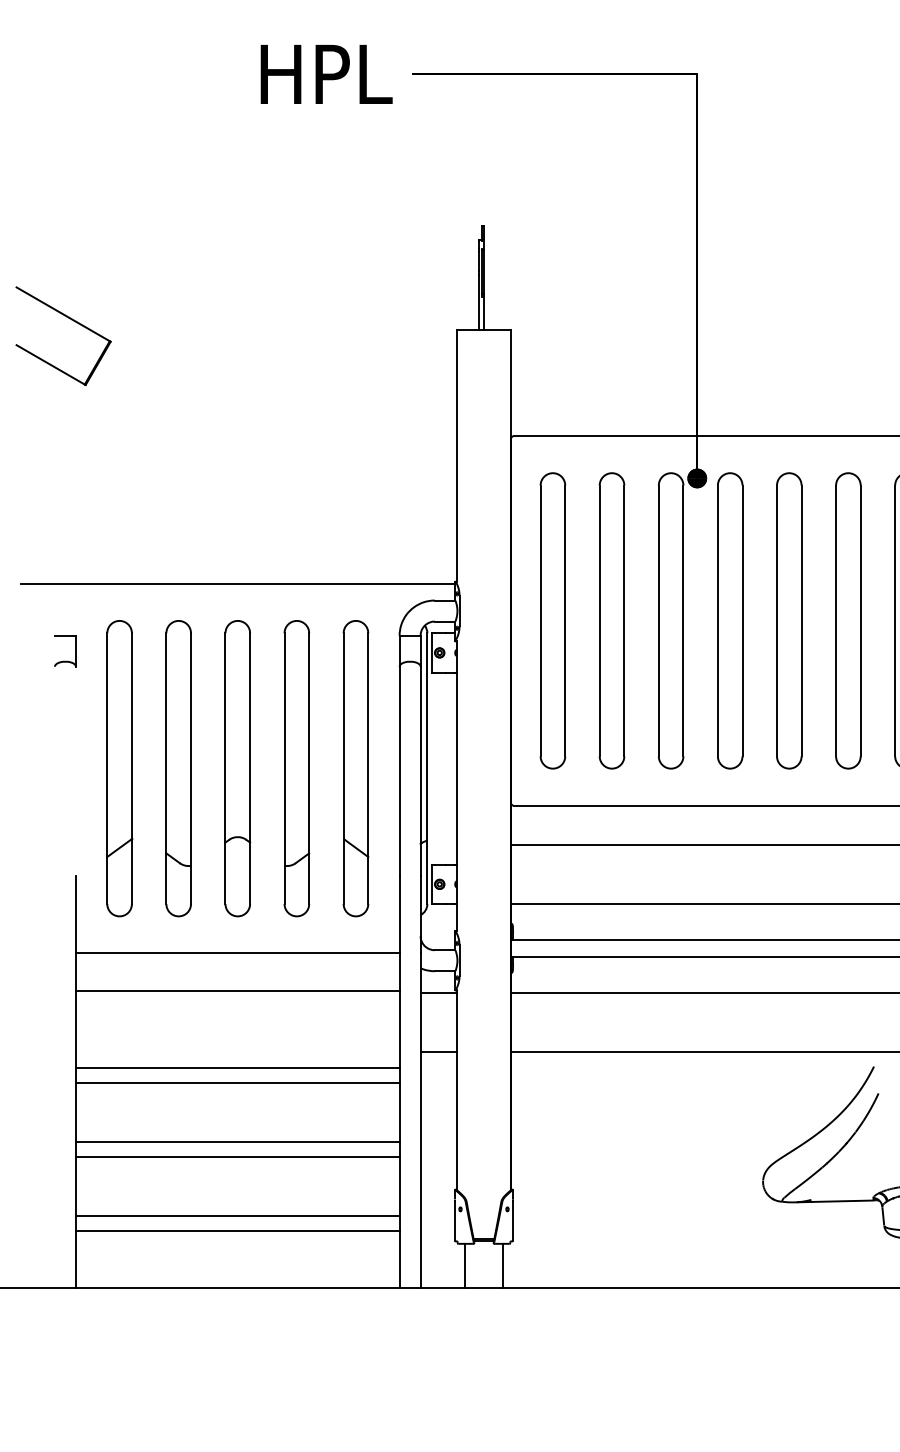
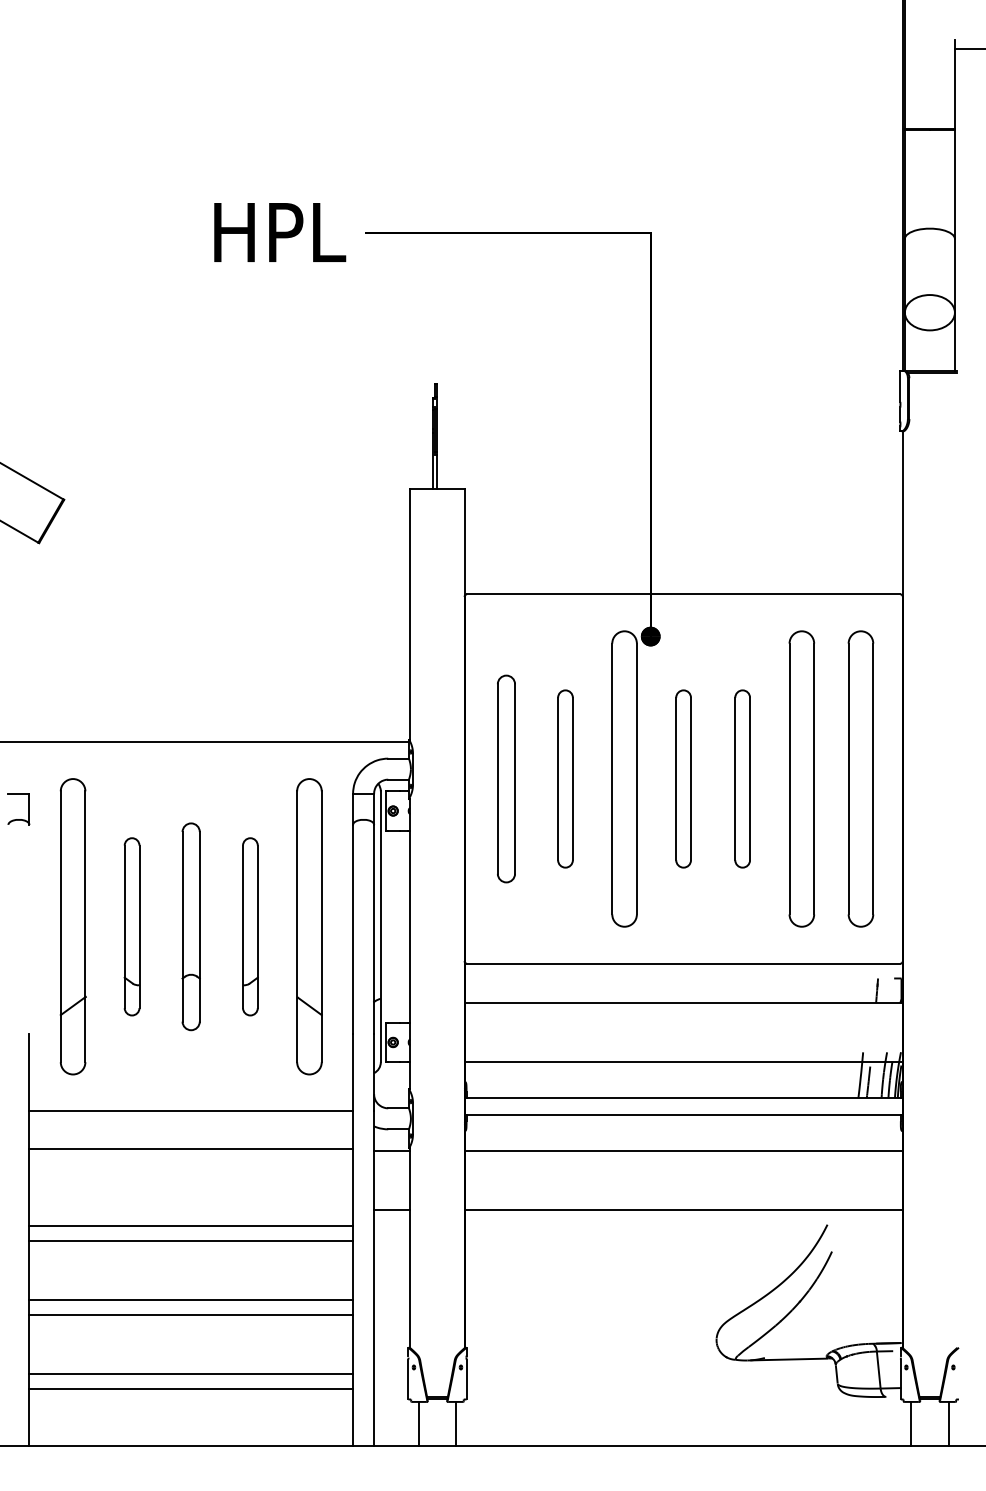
part: (553, 620) -> (506, 778), size x0.7
part: (612, 620) -> (565, 778), size x0.6
part: (730, 620) -> (683, 778), size x0.6
part: (789, 620) -> (742, 778), size x0.6
part: (178, 768) -> (131, 926), size x0.6
part: (237, 768) -> (190, 926), size x0.7
part: (297, 768) -> (250, 926), size x0.6

